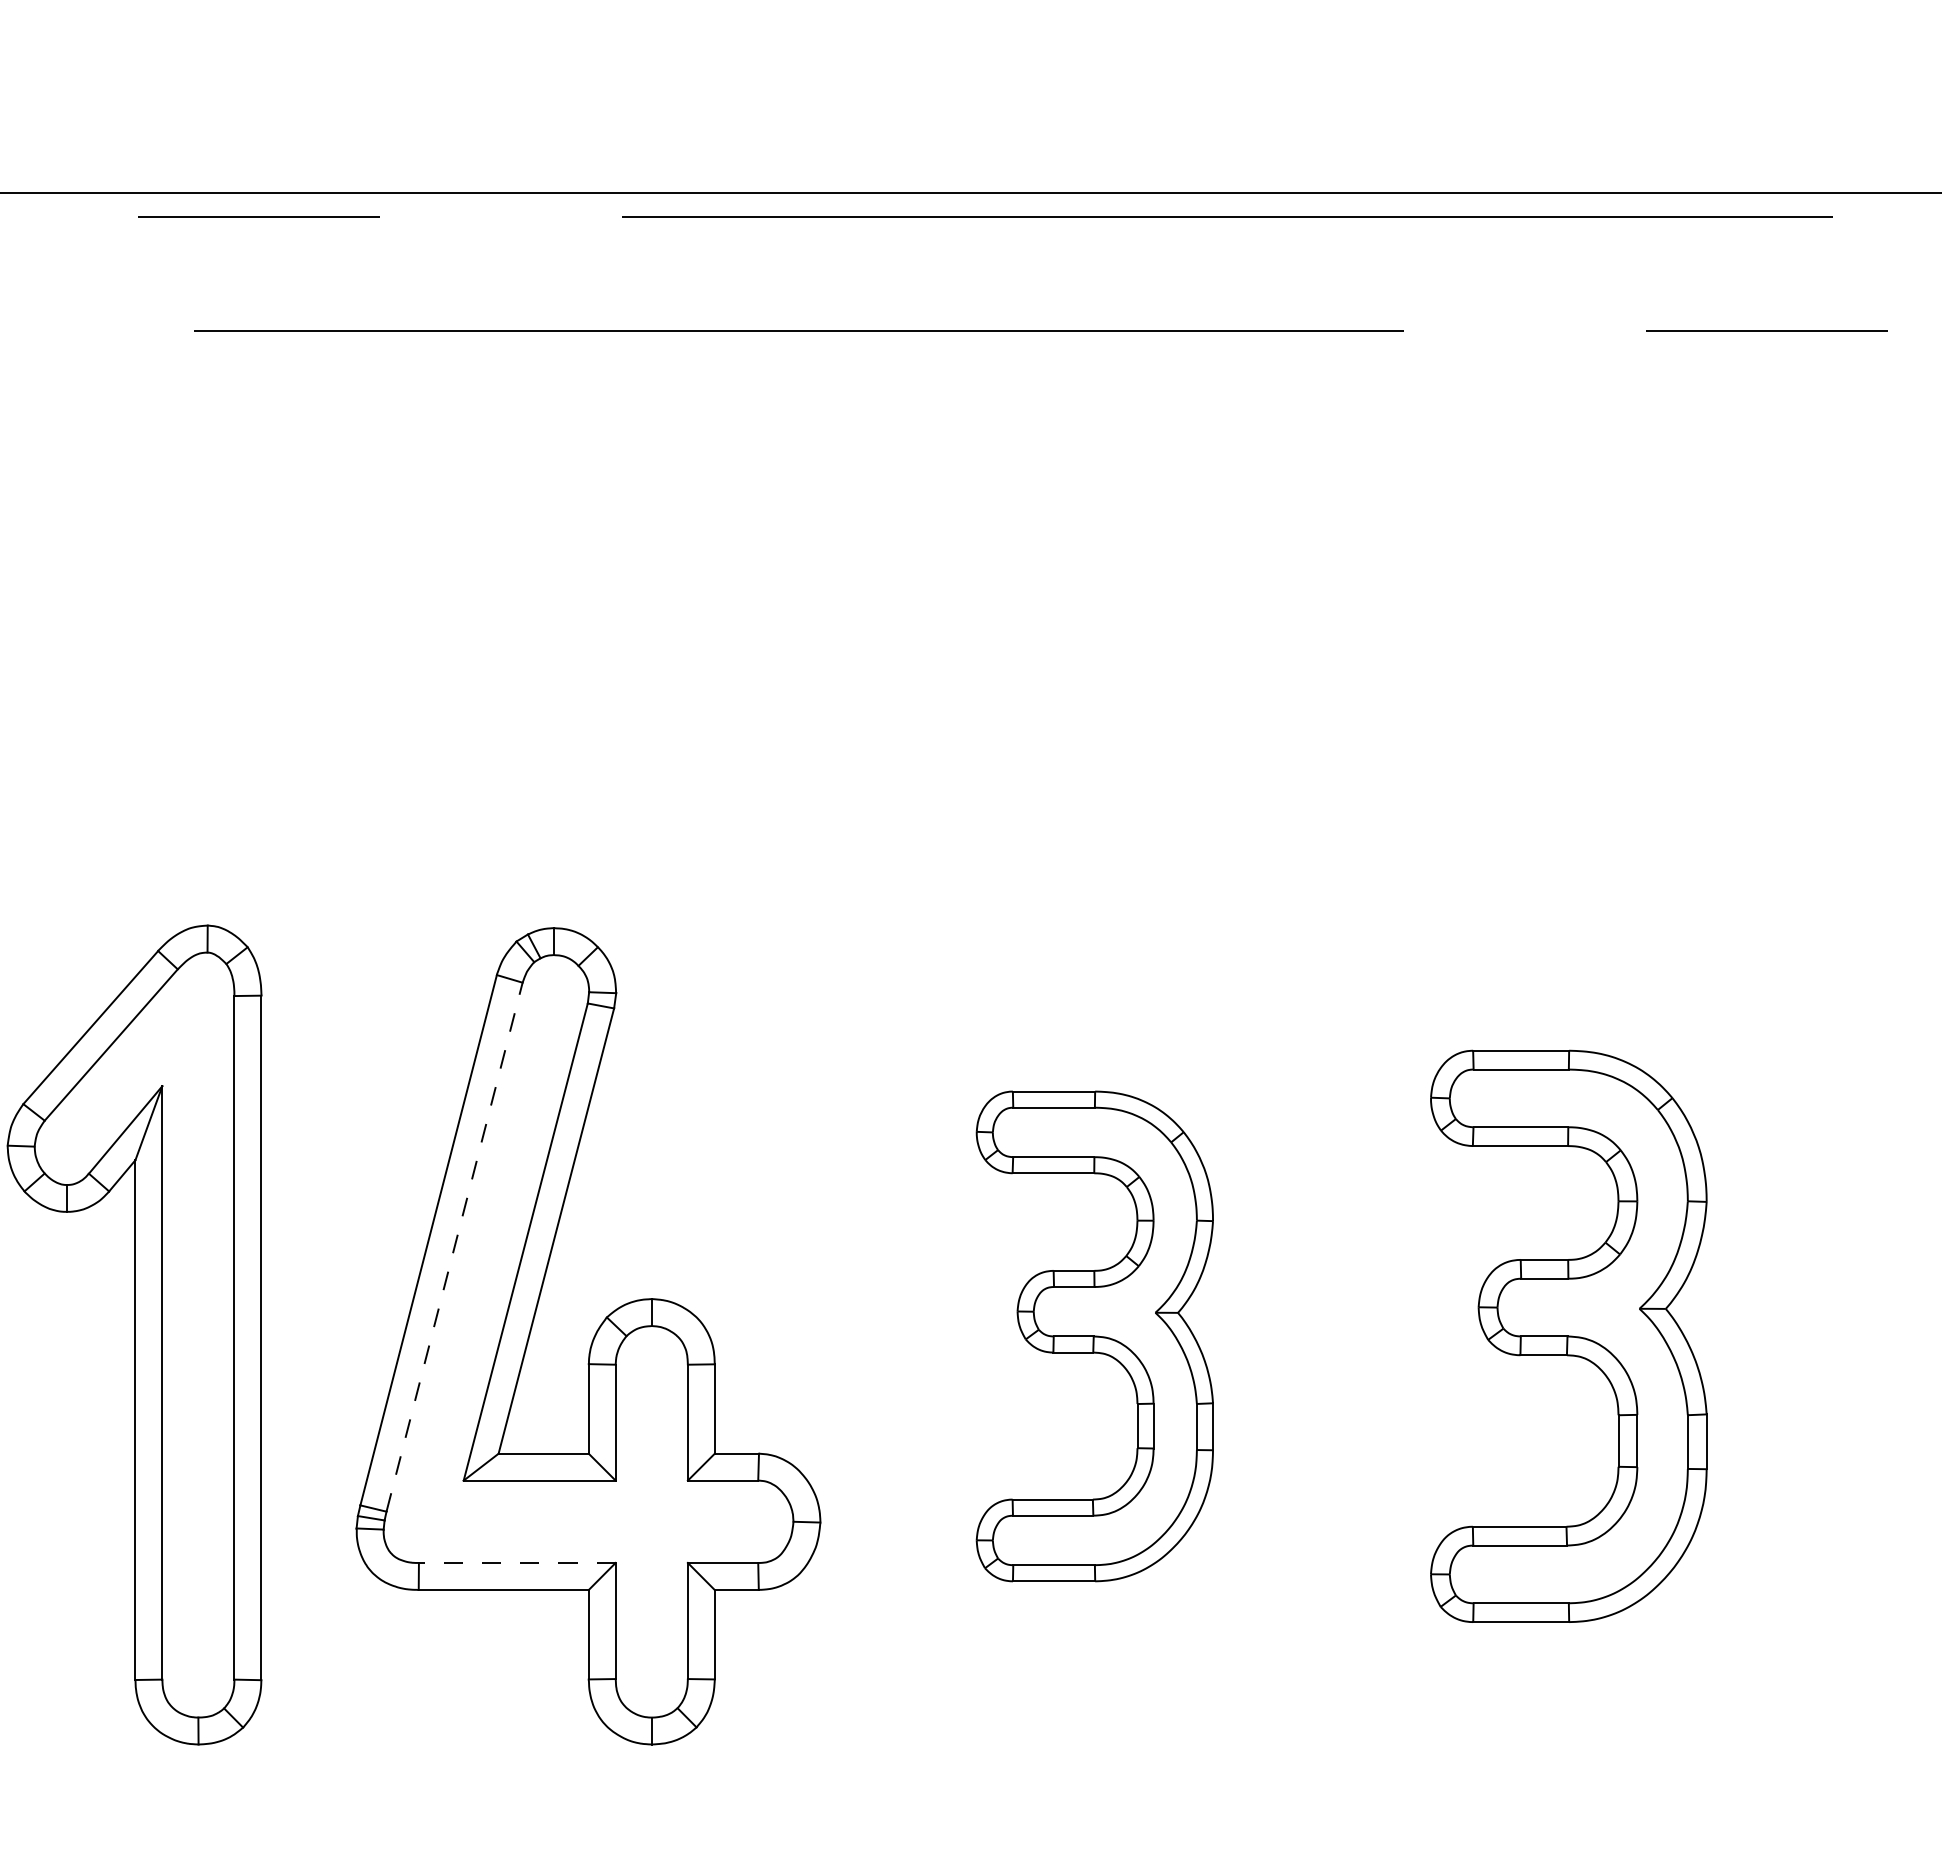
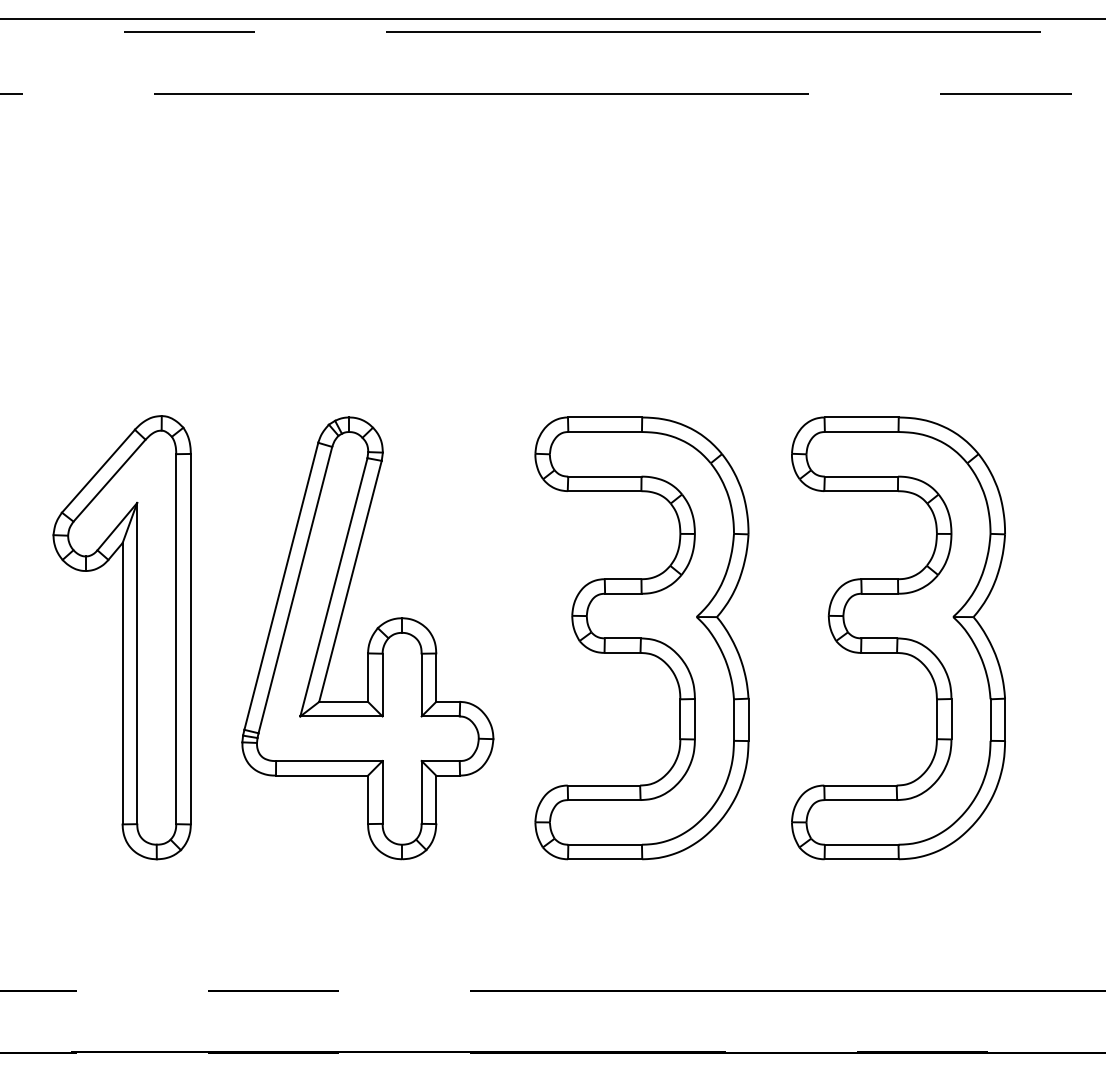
line: (454, 1247) -> (295, 590), dashed -> solid
part: (1094, 1336) -> (641, 638), size x1.67
part: (1568, 1336) -> (898, 638), size x1.43
line: (515, 1563) -> (328, 761), dashed -> solid

